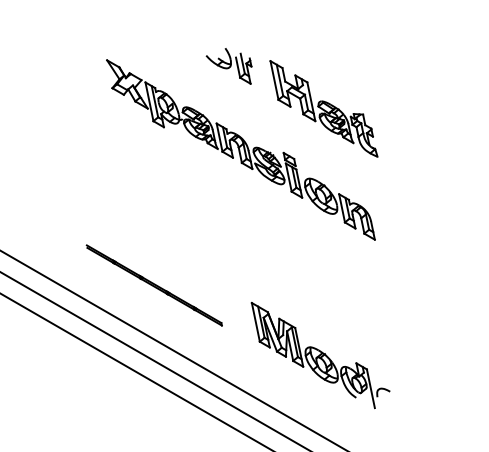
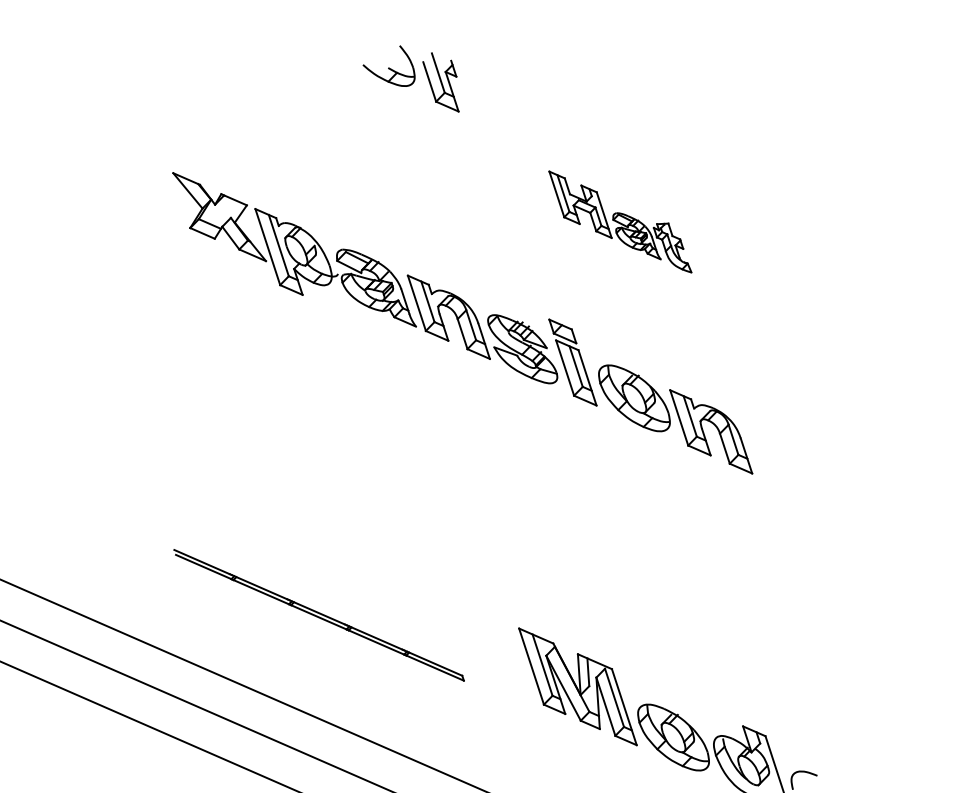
part: (228, 66) -> (410, 81), moved
part: (323, 108) -> (619, 221), size x0.6

